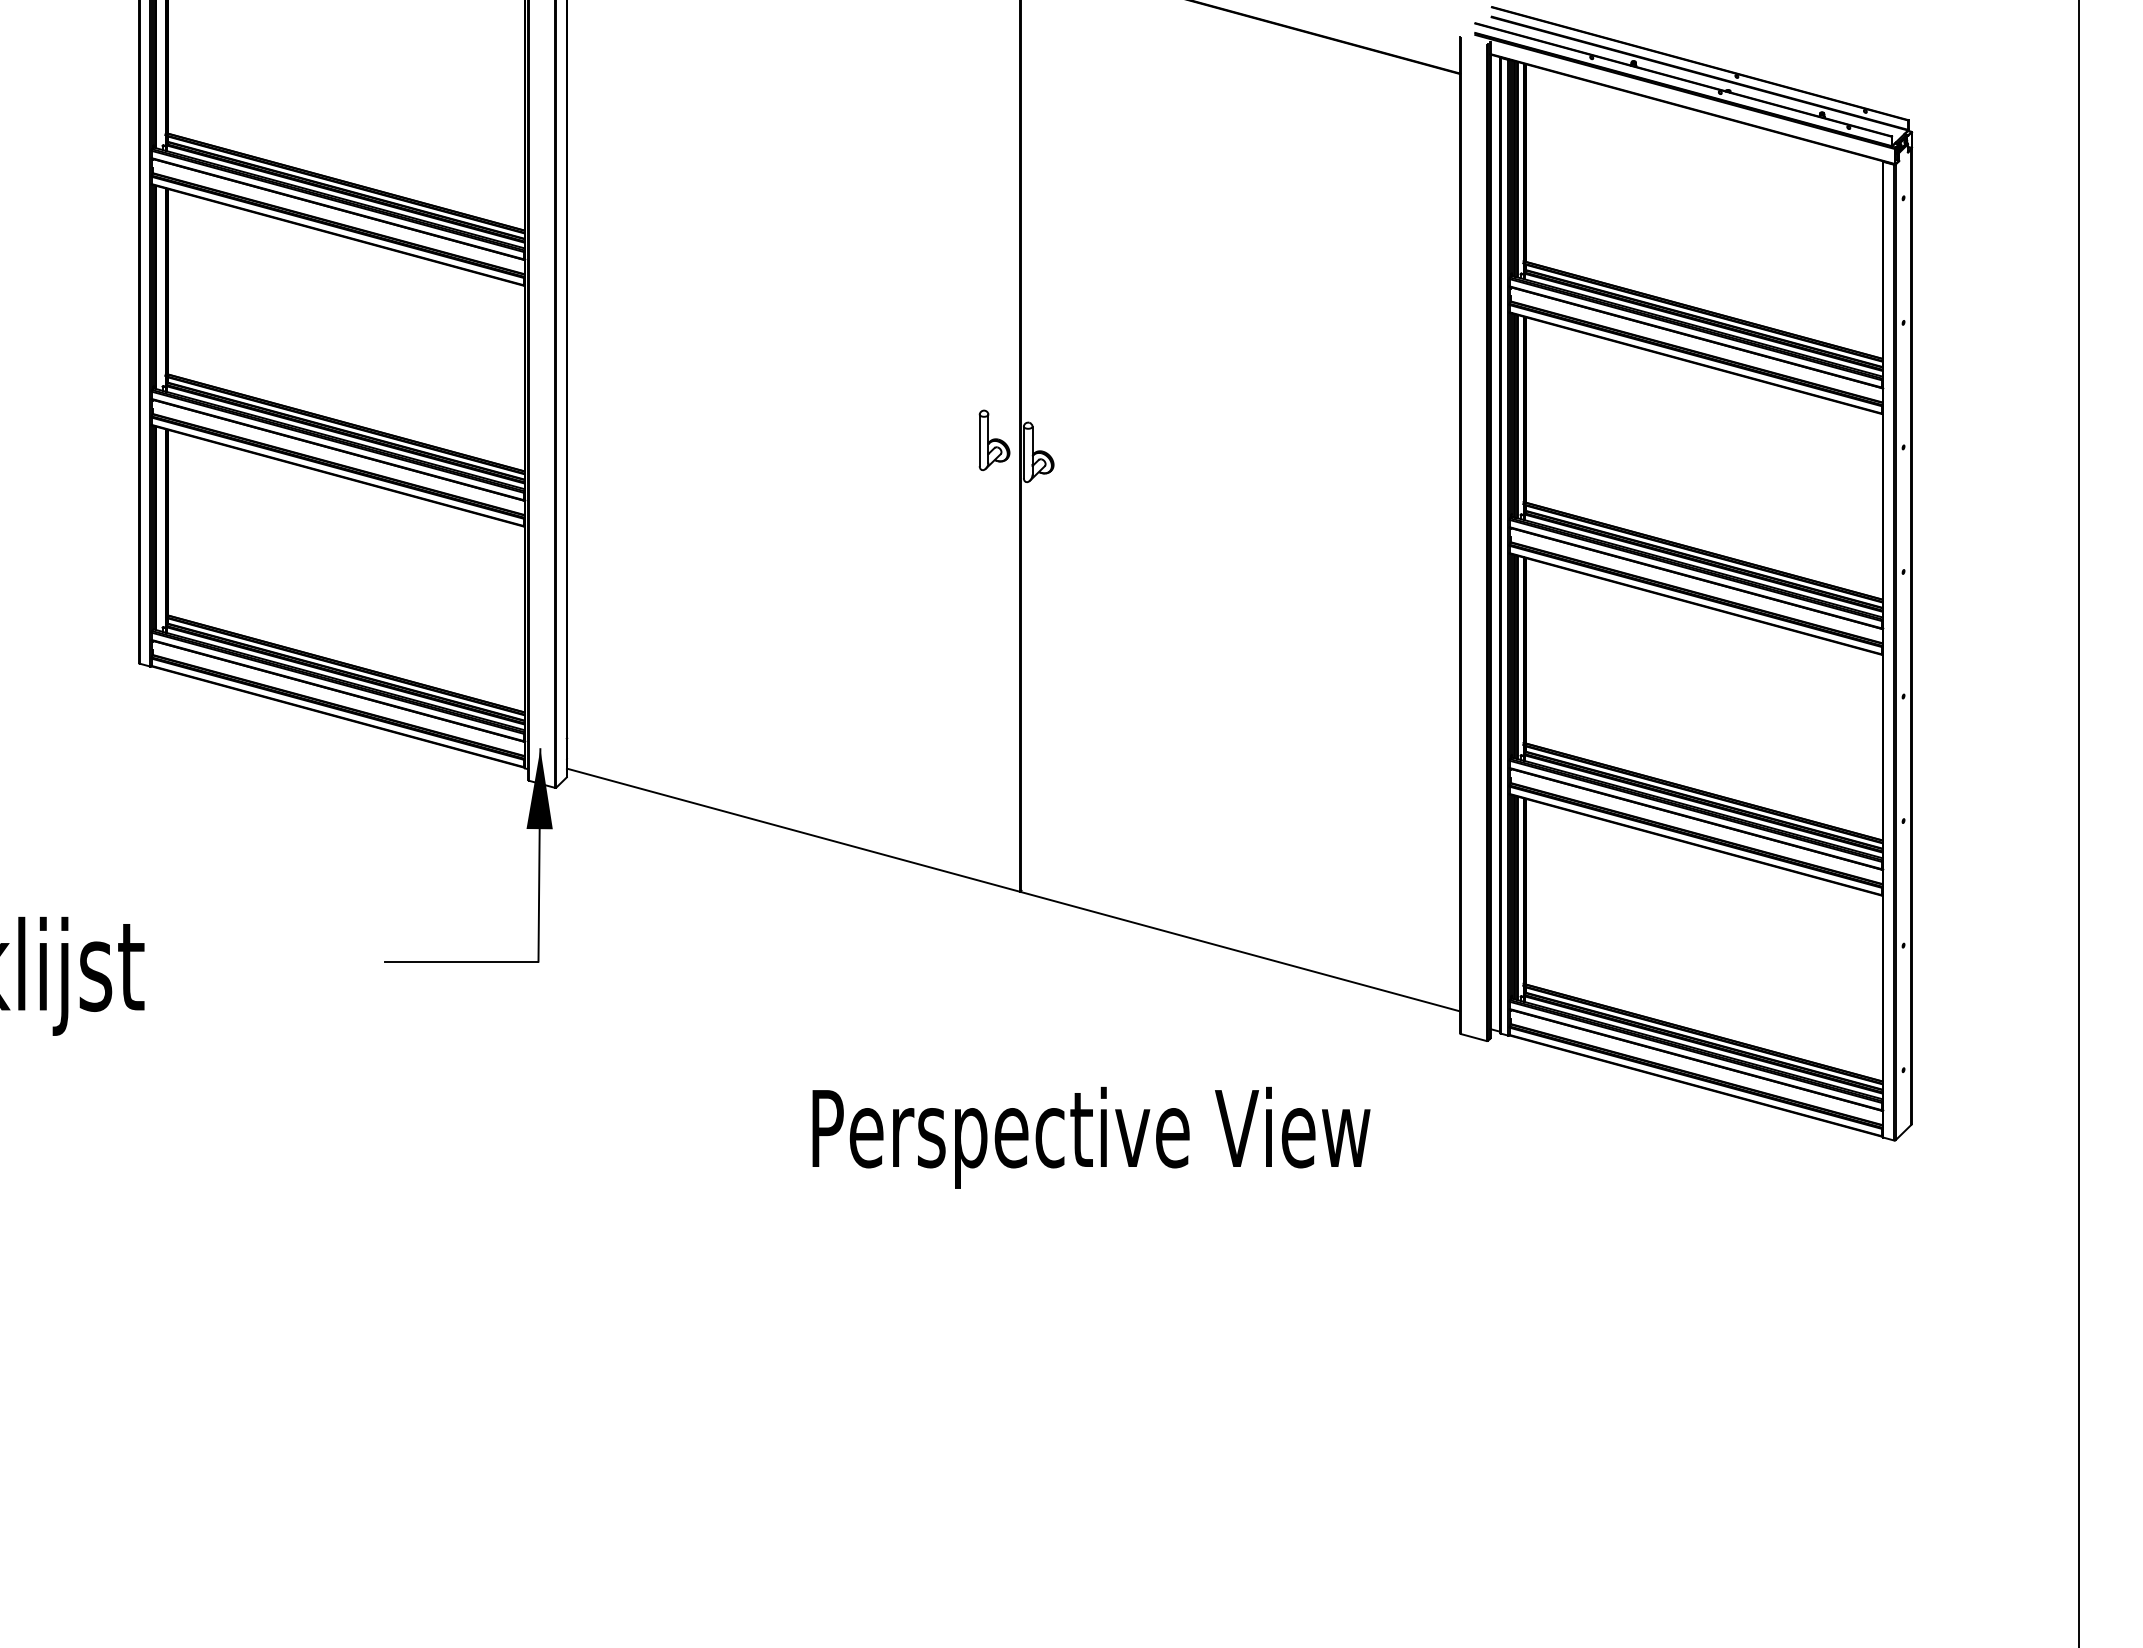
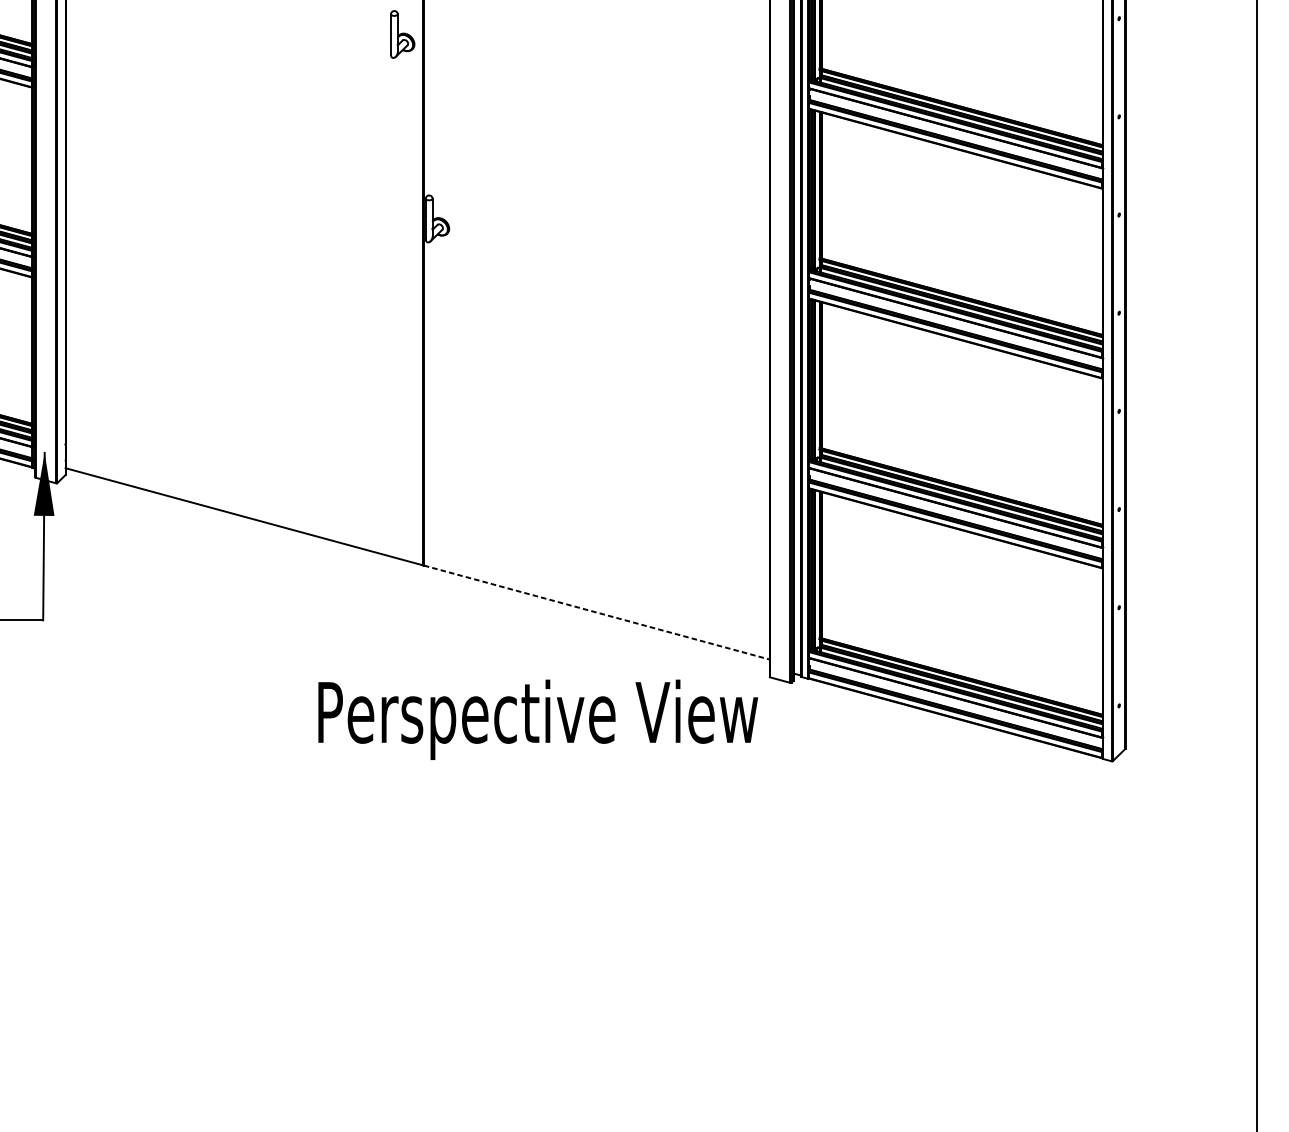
part: (994, 439) -> (402, 33), moved
line: (1241, 951) -> (597, 612), solid -> dashed
text: (1091, 1137) -> (538, 719), moved

